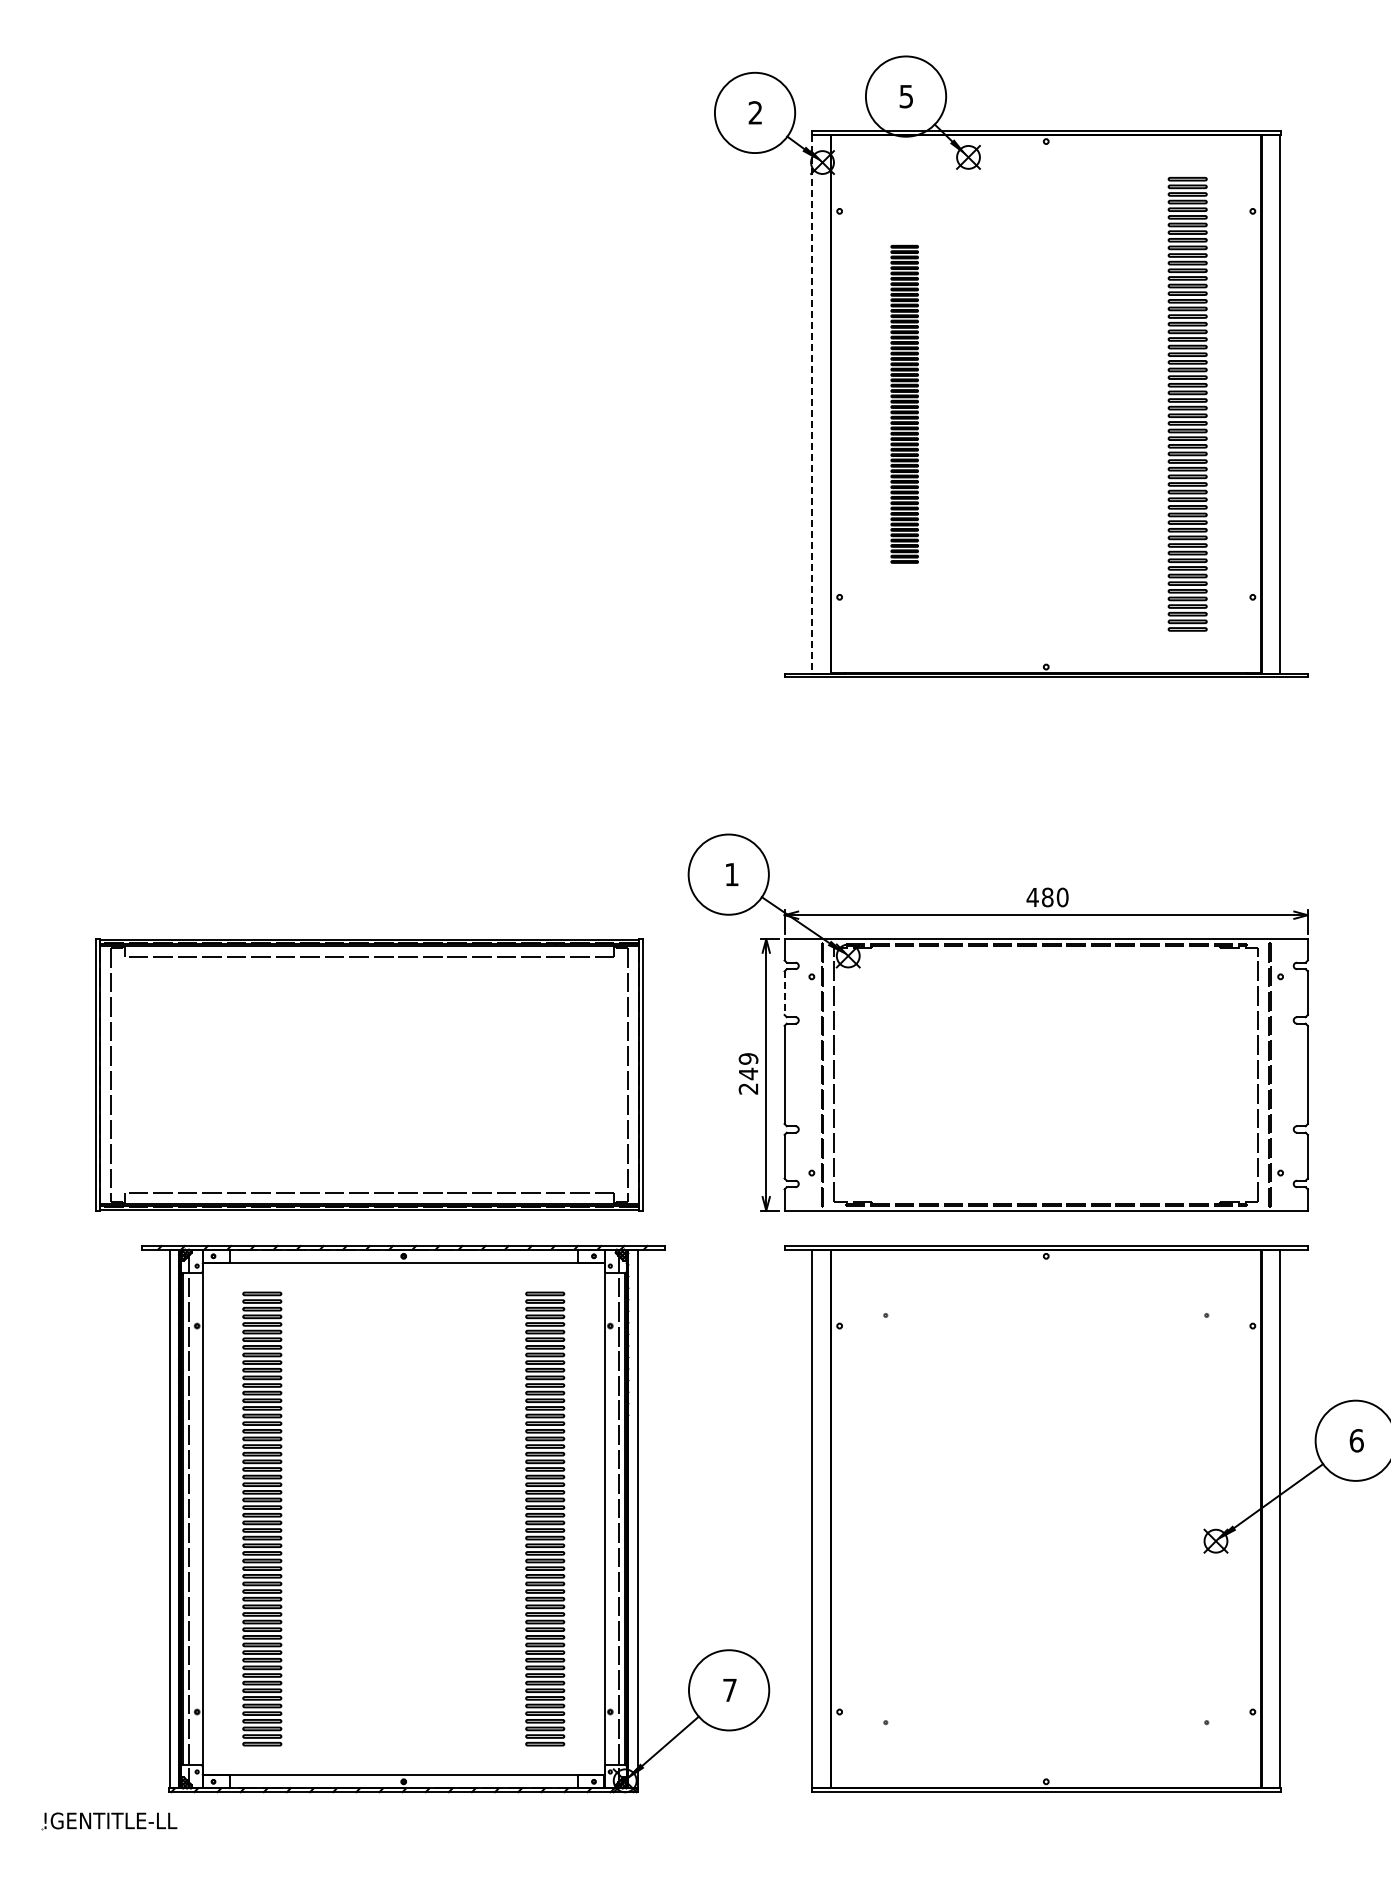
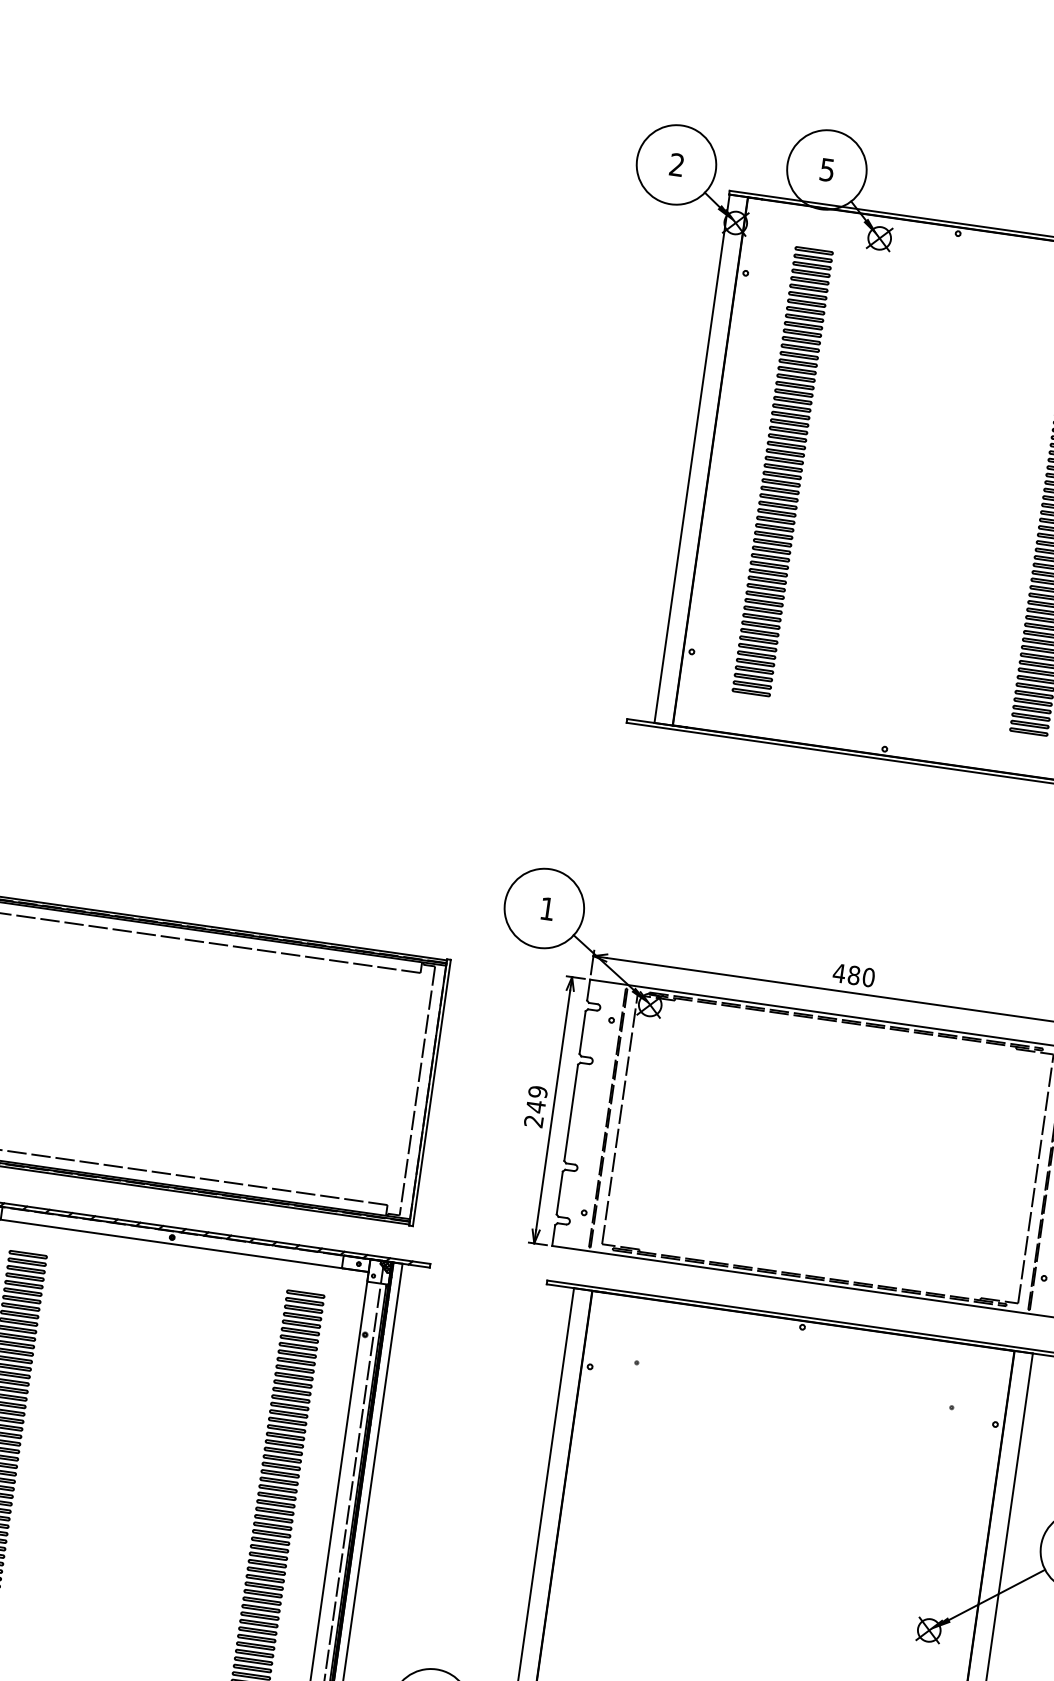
line: (812, 404) -> (692, 458), dashed -> solid
part: (904, 404) -> (782, 471), size x1.43
line: (784, 993) -> (582, 1032), dashed -> solid

